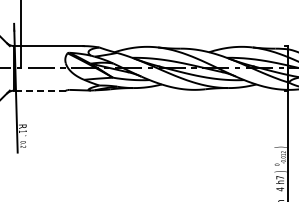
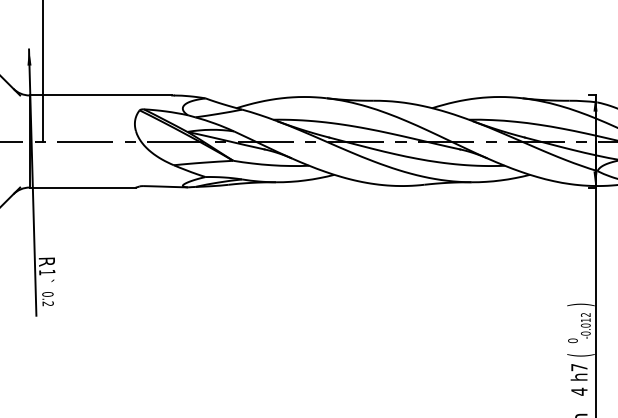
line: (40, 90) -> (83, 187), dashed -> solid
text: (280, 171) -> (579, 354), ) -> (

